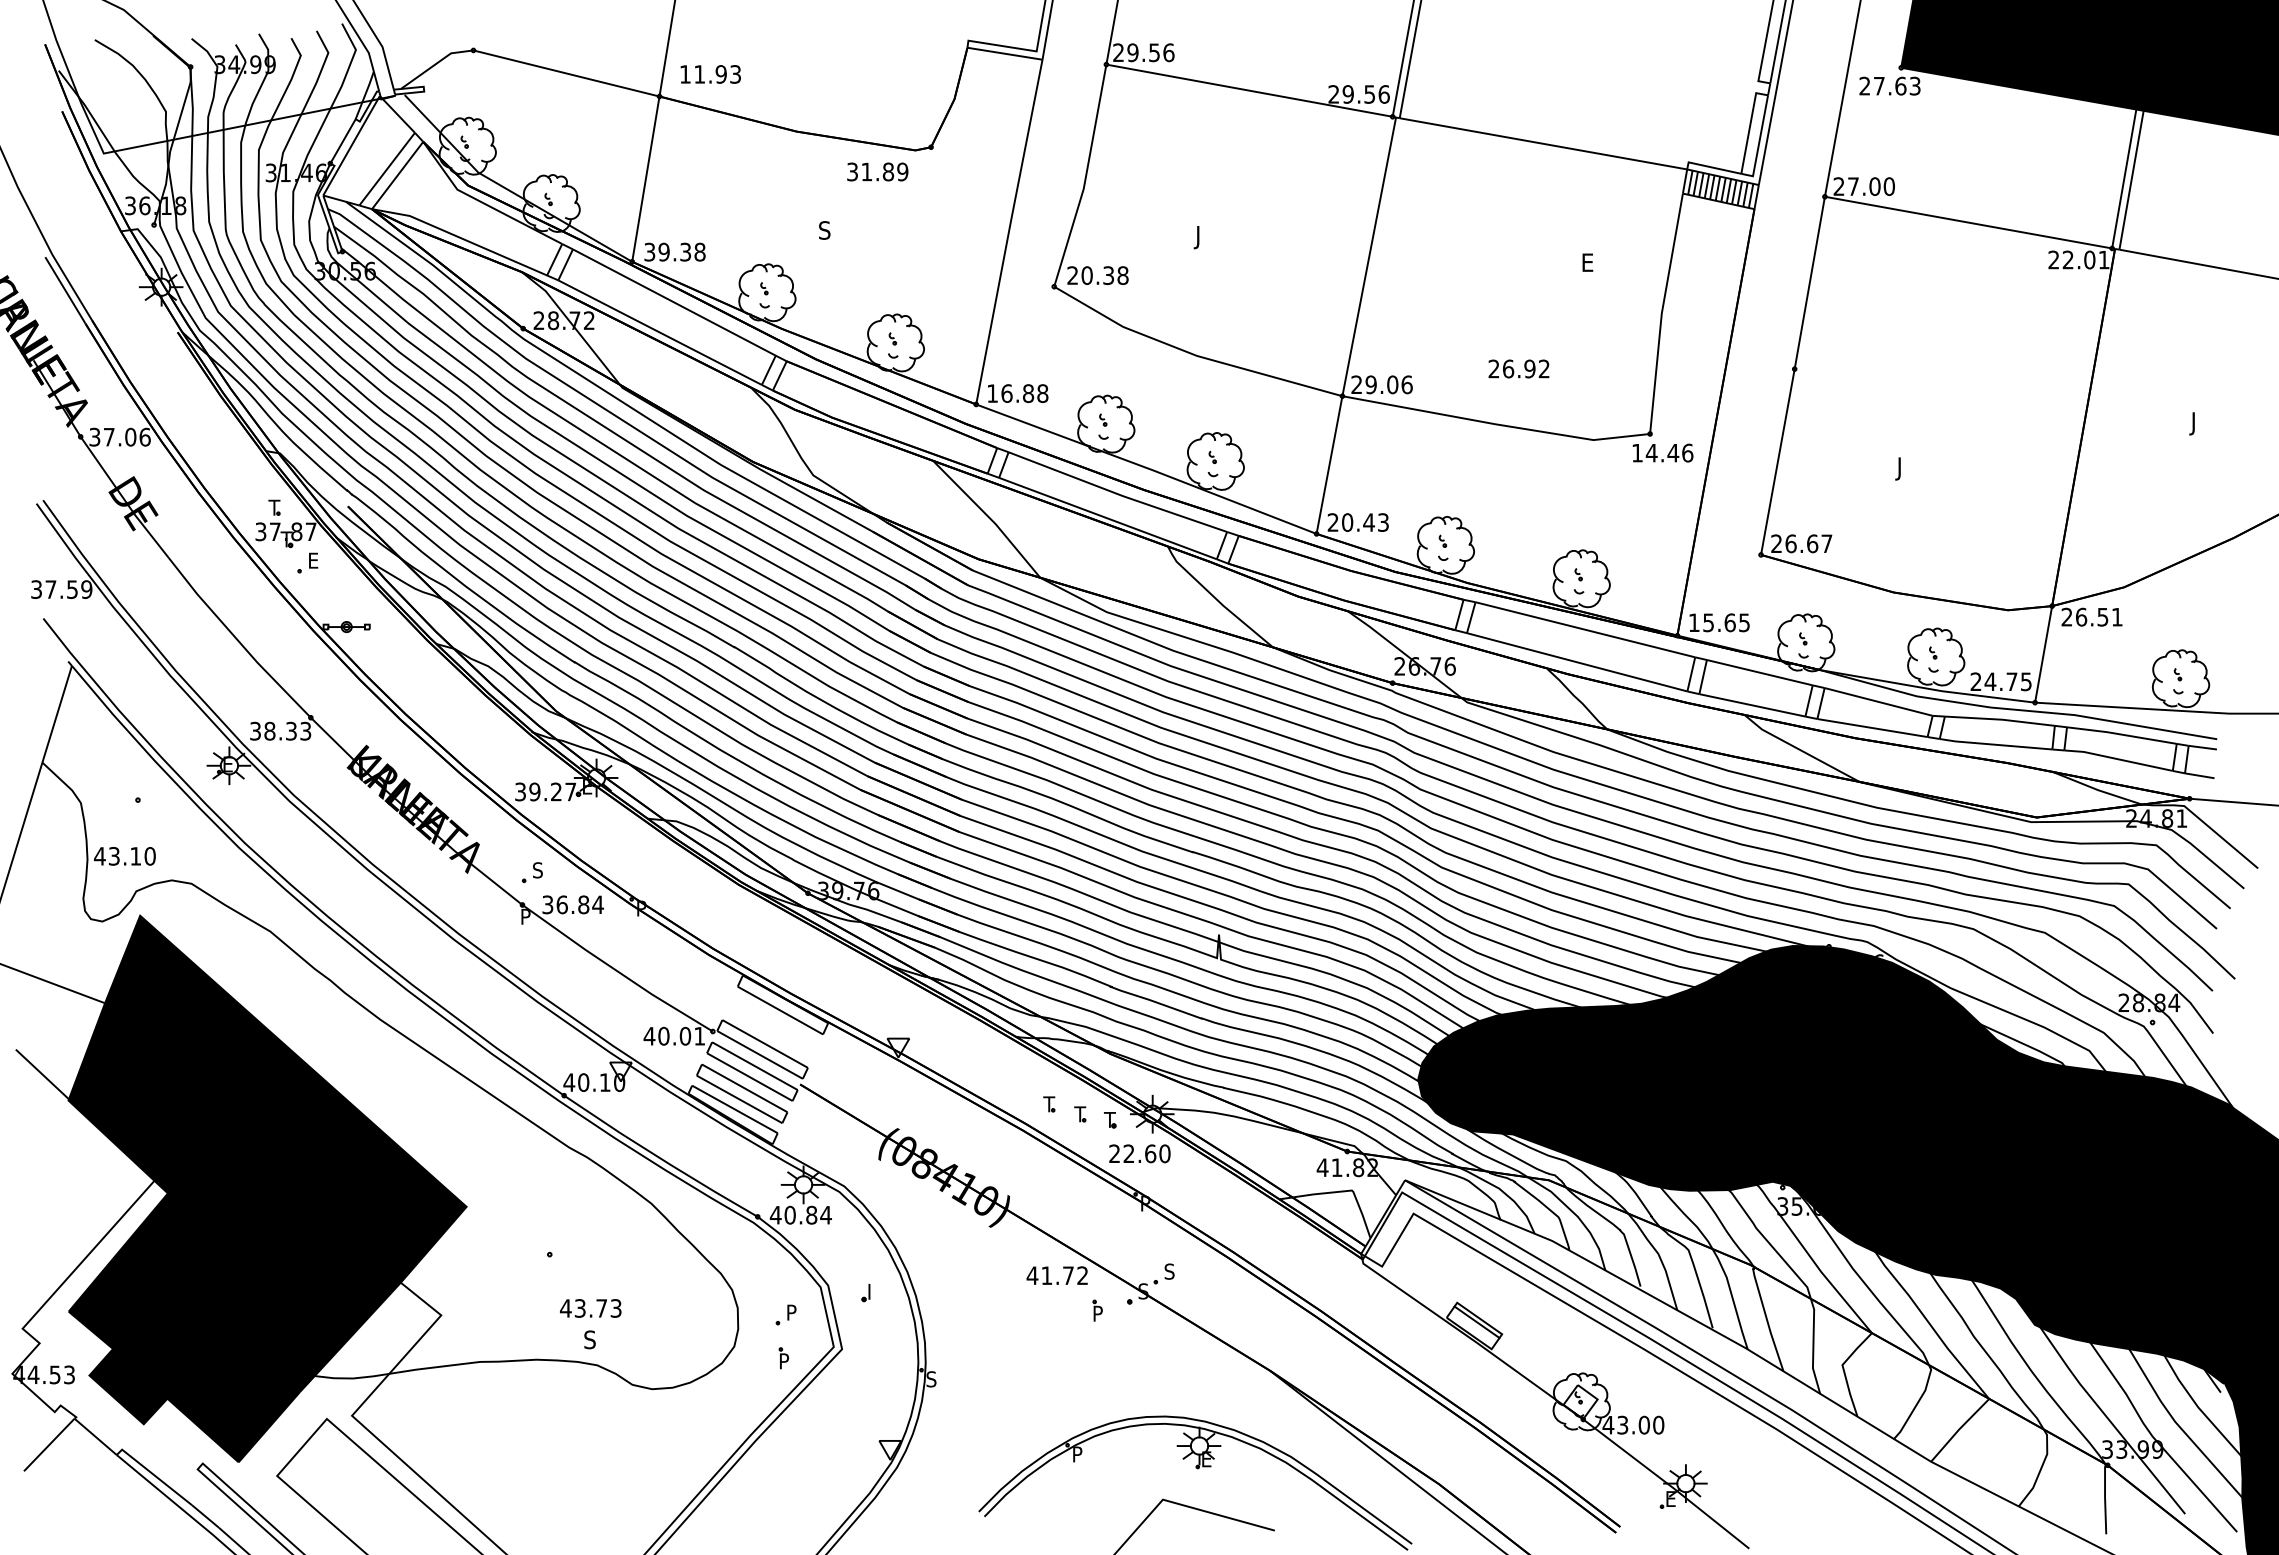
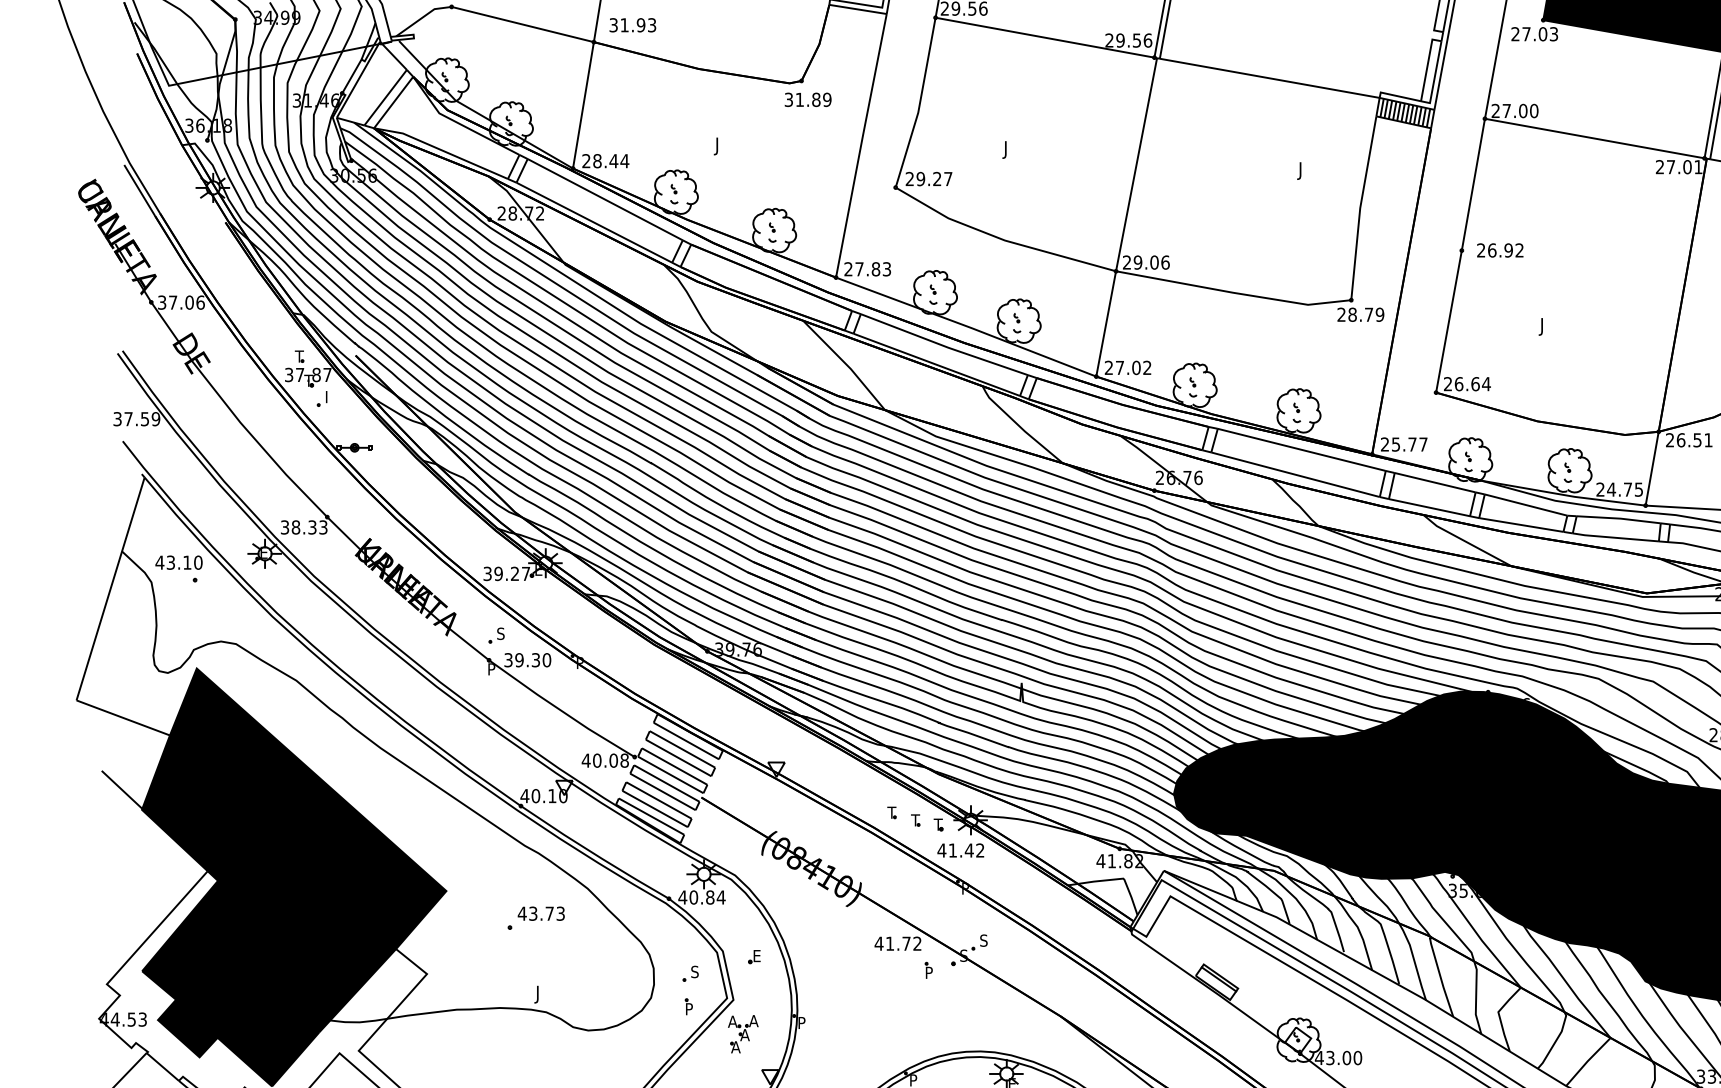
text: (685, 74) -> (613, 25), 11.93 -> 31.93
text: (1900, 85) -> (1542, 33), 27.63 -> 27.03
text: (877, 171) -> (807, 99), moved
text: (823, 232) -> (719, 146), S -> J
text: (674, 251) -> (605, 160), 39.38 -> 28.44
text: (2067, 259) -> (1670, 166), 22.01 -> 27.01
text: (1586, 264) -> (1302, 170), E -> J
text: (1104, 275) -> (934, 179), 20.38 -> 29.27
text: (1518, 368) -> (1499, 250), moved
text: (1017, 393) -> (867, 269), 16.88 -> 27.83
text: (1662, 452) -> (1360, 314), 14.46 -> 28.79
text: (1365, 522) -> (1133, 367), 20.43 -> 27.02
text: (1826, 543) -> (1486, 383), 26.67 -> 26.64
text: (314, 560) -> (330, 396), E -> I
text: (1718, 622) -> (1403, 444), 15.65 -> 25.77
text: (124, 856) -> (178, 562), moved
text: (579, 904) -> (532, 659), 36.84 -> 39.30
part: (772, 1027) -> (680, 753), added
text: (699, 1035) -> (624, 760), 40.01 -> 40.08
text: (1139, 1153) -> (960, 850), 22.60 -> 41.42
text: (873, 1291) -> (757, 955), I -> E
text: (590, 1308) -> (541, 913), moved
text: (791, 1312) -> (694, 971), P -> S
text: (588, 1341) -> (539, 994), S -> J
text: (931, 1379) -> (801, 1023), S -> P
part: (854, 1393) -> (742, 1033), added

